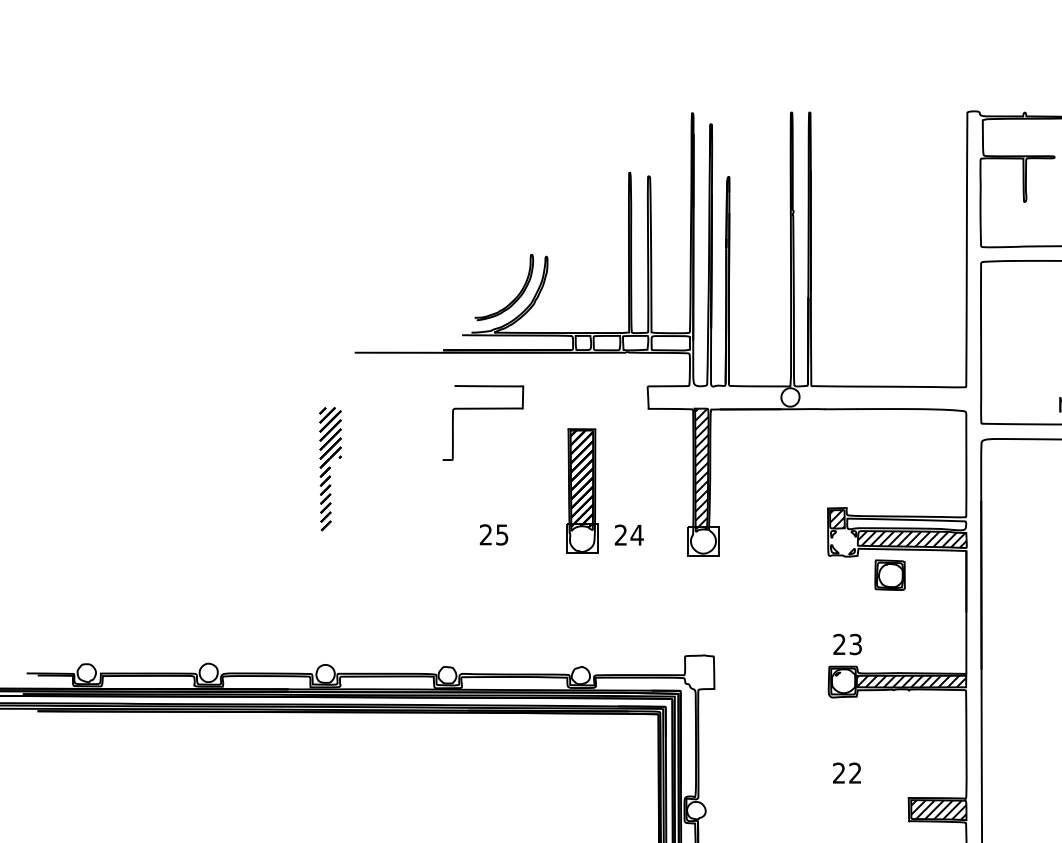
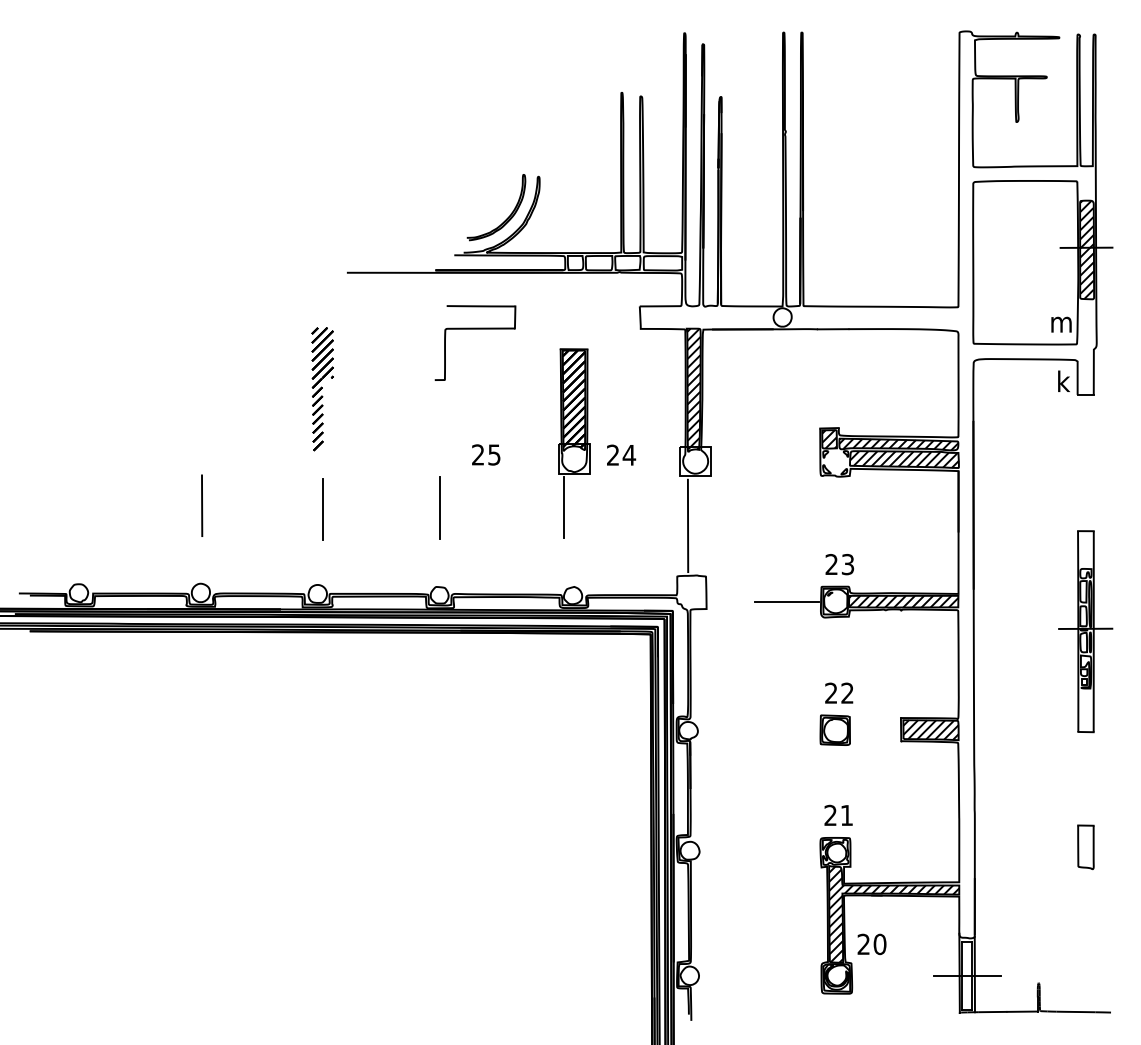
hatch: (906, 524) -> (898, 444), added
part: (889, 574) -> (834, 729), moved
line: (210, 585) -> (202, 505), added
line: (448, 587) -> (440, 507), added
line: (571, 587) -> (563, 507), added
line: (330, 589) -> (322, 509), added
line: (695, 605) -> (687, 525), added
line: (794, 682) -> (786, 602), added

